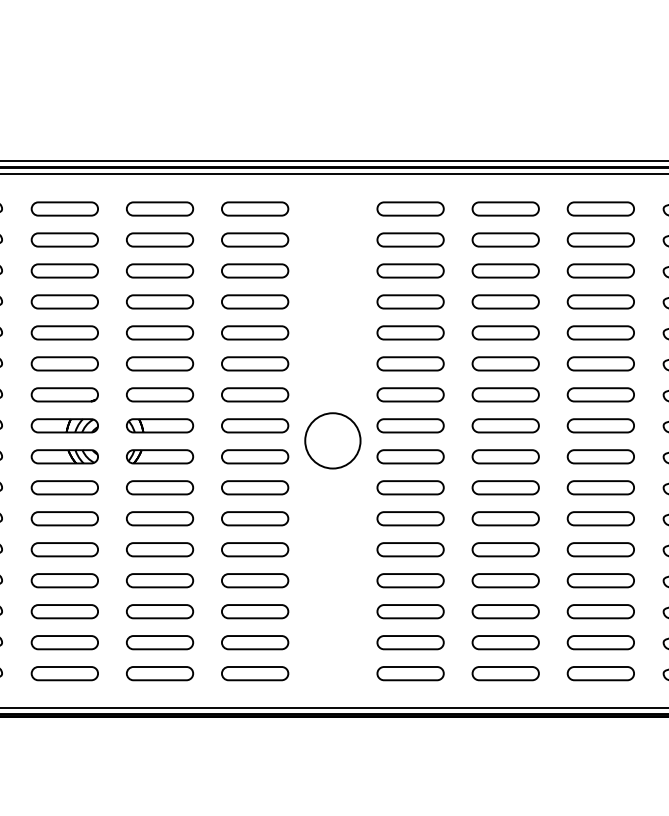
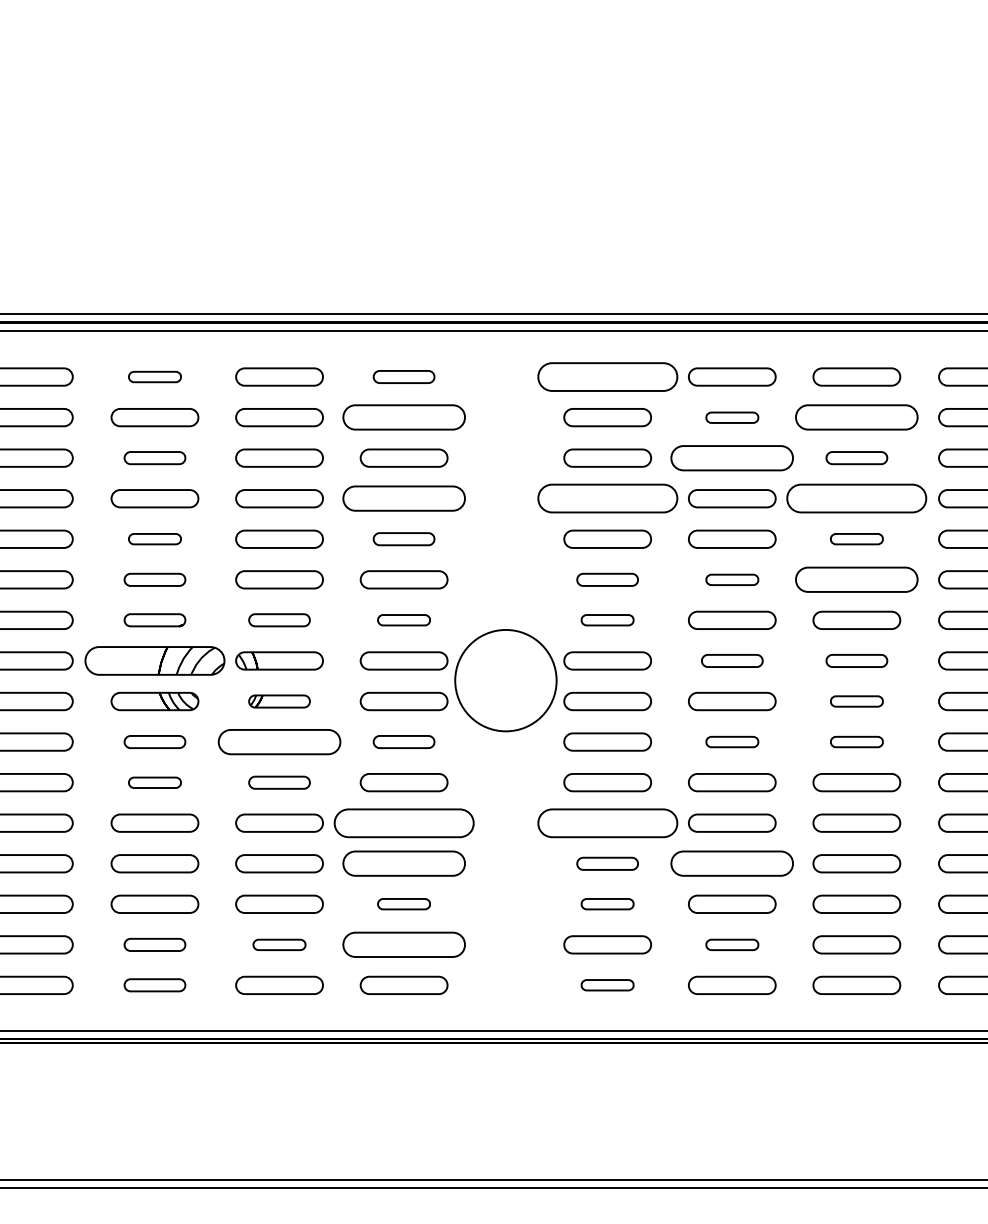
part: (64, 208) -> (154, 376), size x0.6
part: (254, 208) -> (403, 376), size x0.7
part: (410, 208) -> (607, 376), size x1.6
part: (254, 239) -> (403, 417), size x1.4
part: (505, 239) -> (732, 417), size x0.6
part: (600, 239) -> (856, 417), size x1.4
part: (64, 270) -> (154, 457), size x0.7
part: (505, 270) -> (732, 457), size x1.4
part: (600, 270) -> (856, 457), size x0.7
part: (254, 301) -> (403, 498), size x1.4
part: (410, 301) -> (607, 498), size x1.6
part: (600, 301) -> (856, 498), size x1.6
part: (64, 332) -> (154, 538), size x0.6
part: (254, 332) -> (403, 538), size x0.7
part: (600, 332) -> (856, 538), size x0.6
part: (64, 363) -> (154, 579), size x0.7
part: (410, 363) -> (607, 579), size x0.7
part: (505, 363) -> (732, 579), size x0.6
part: (600, 363) -> (856, 579), size x1.4
part: (64, 394) -> (154, 619), size x0.7
part: (159, 394) -> (279, 619), size x0.7
part: (254, 394) -> (403, 619), size x0.6
part: (410, 394) -> (607, 619), size x0.6
part: (64, 425) -> (154, 660), size x1.6
part: (505, 425) -> (732, 660), size x0.7
part: (600, 425) -> (856, 660), size x0.7
circle: (332, 440) -> (505, 680), size x1.4
part: (159, 456) -> (279, 701), size x0.7
part: (600, 456) -> (856, 701), size x0.6
part: (64, 487) -> (154, 741), size x0.7
part: (159, 487) -> (279, 741), size x1.4
part: (254, 487) -> (403, 741), size x0.7
part: (505, 487) -> (732, 741), size x0.6
part: (600, 487) -> (856, 741), size x0.6
part: (64, 518) -> (154, 782), size x0.6
part: (159, 518) -> (279, 782), size x0.7
part: (254, 549) -> (403, 822), size x1.6
part: (410, 549) -> (607, 822), size x1.6
part: (254, 580) -> (403, 863), size x1.4
part: (410, 580) -> (607, 863), size x0.7
part: (505, 580) -> (732, 863), size x1.4
part: (254, 611) -> (403, 903), size x0.6
part: (410, 611) -> (607, 903), size x0.6
part: (64, 642) -> (154, 944), size x0.7
part: (159, 642) -> (279, 944), size x0.6
part: (254, 642) -> (403, 944), size x1.4
part: (505, 642) -> (732, 944), size x0.6
part: (64, 672) -> (154, 984), size x0.7
part: (410, 672) -> (607, 984), size x0.6

